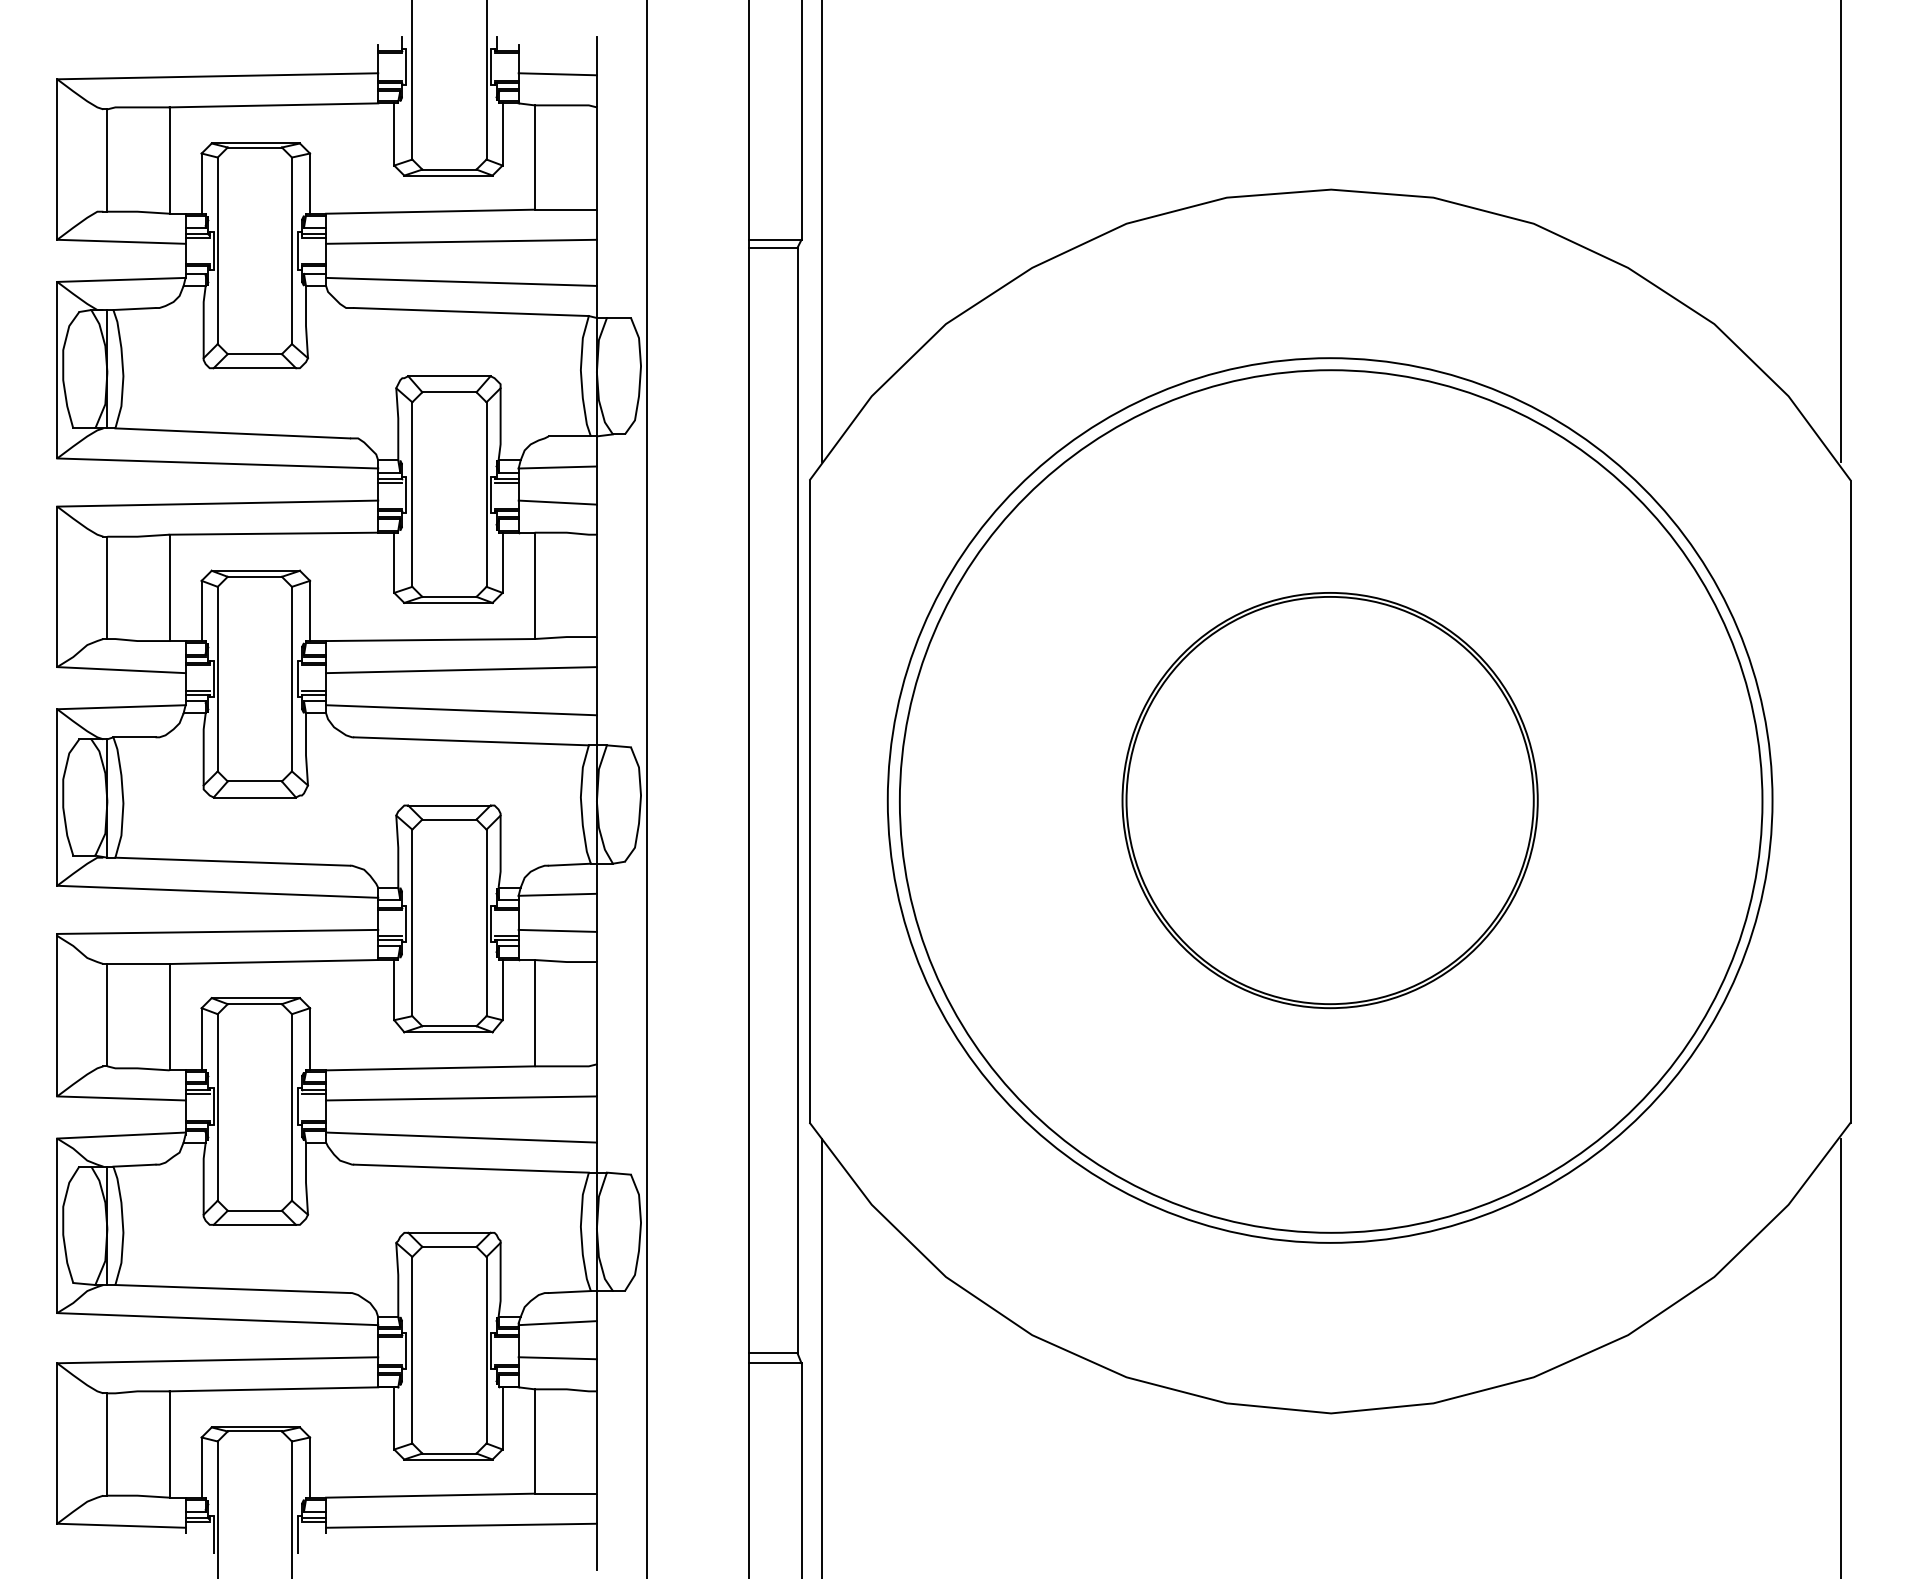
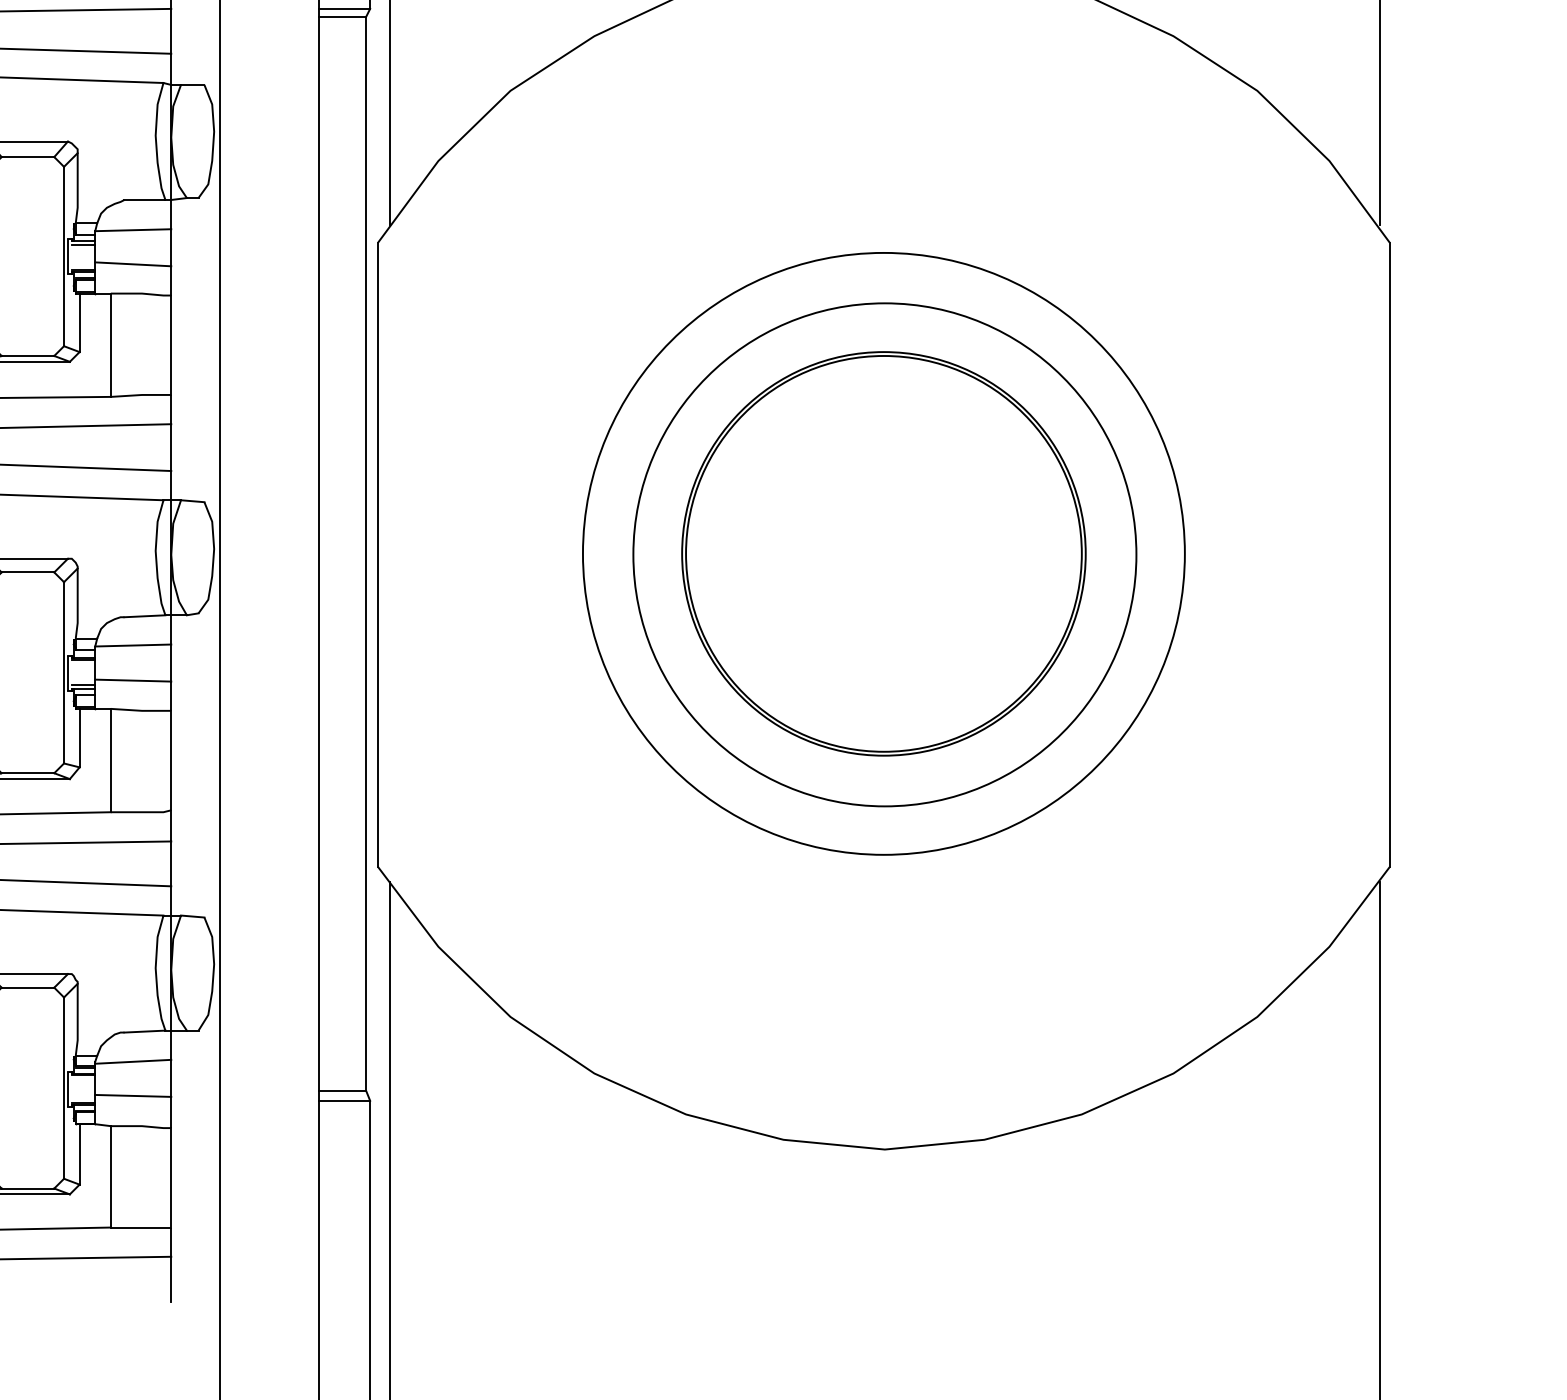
circle: (1329, 800) -> (883, 553), size x0.7
circle: (1330, 801) -> (884, 554), size x0.6

